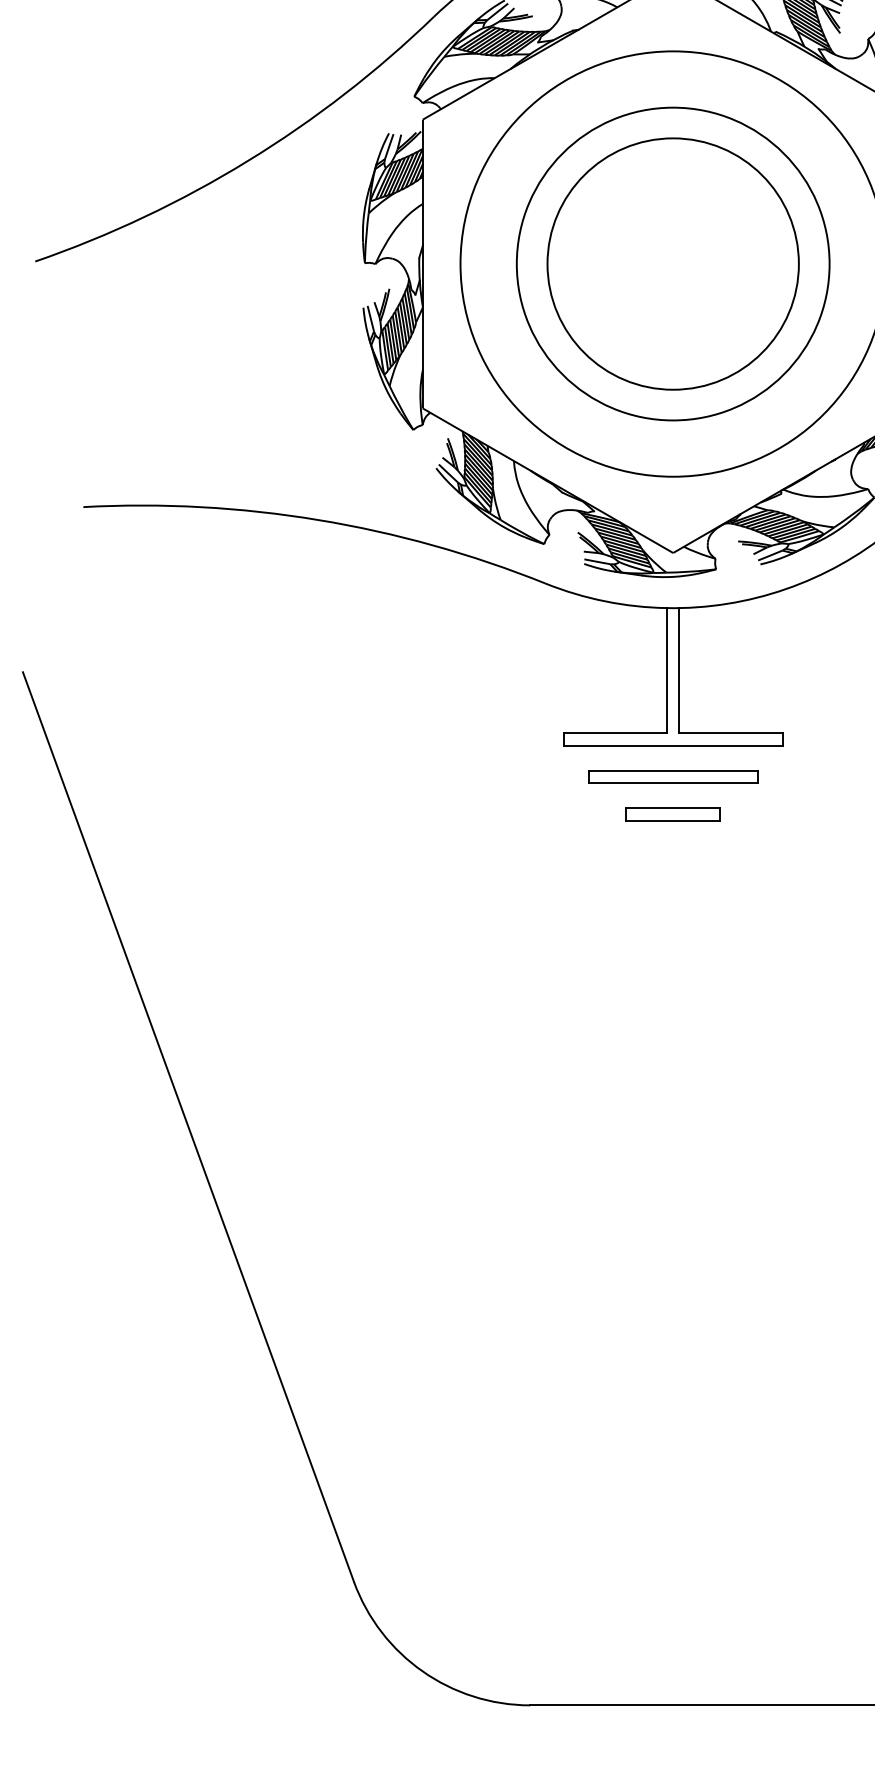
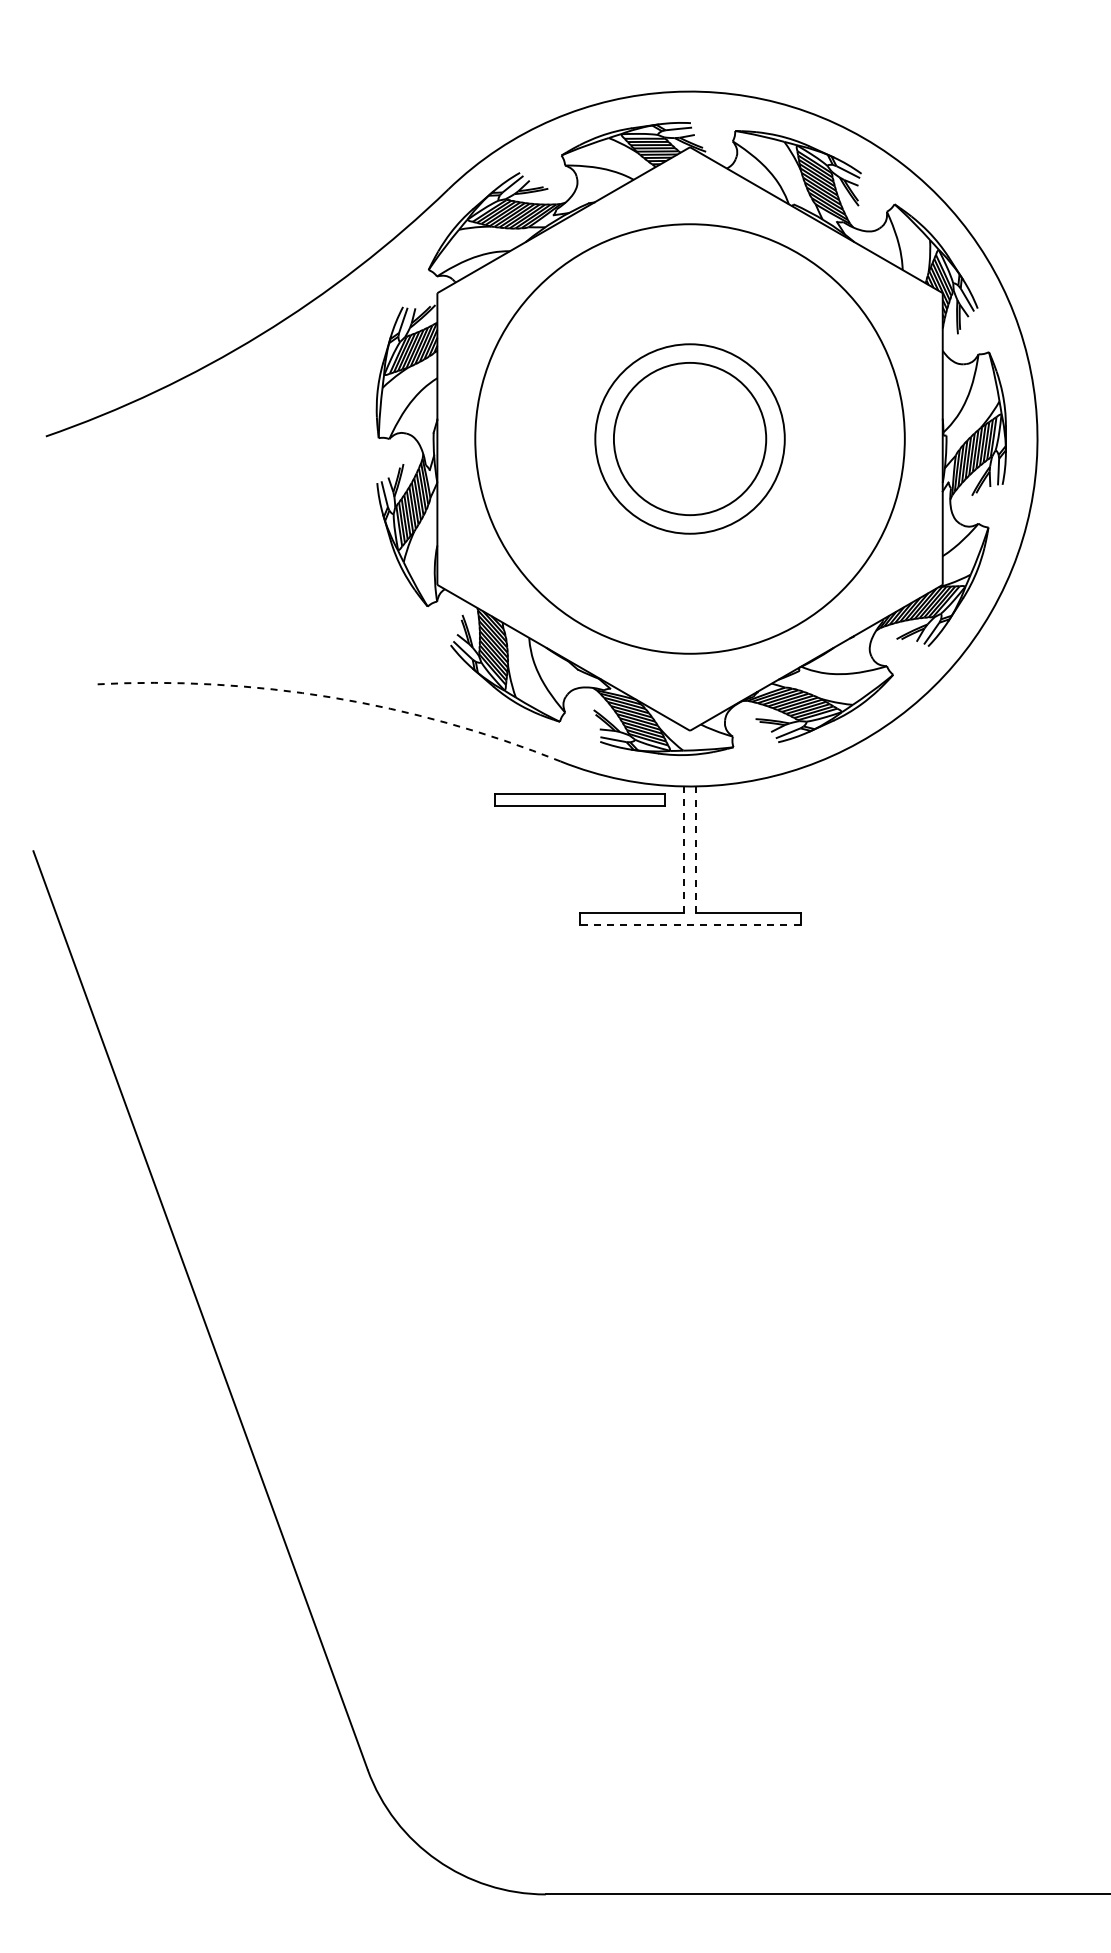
circle: (672, 263) -> (689, 438), size x0.6
circle: (672, 263) -> (689, 438), size x0.6
arc: (318, 520) -> (331, 697), solid -> dashed
line: (666, 670) -> (683, 849), solid -> dashed
line: (679, 671) -> (696, 850), solid -> dashed
line: (673, 745) -> (690, 925), solid -> dashed
part: (672, 776) -> (579, 799), moved
part: (672, 814) -> (689, 994), removed

